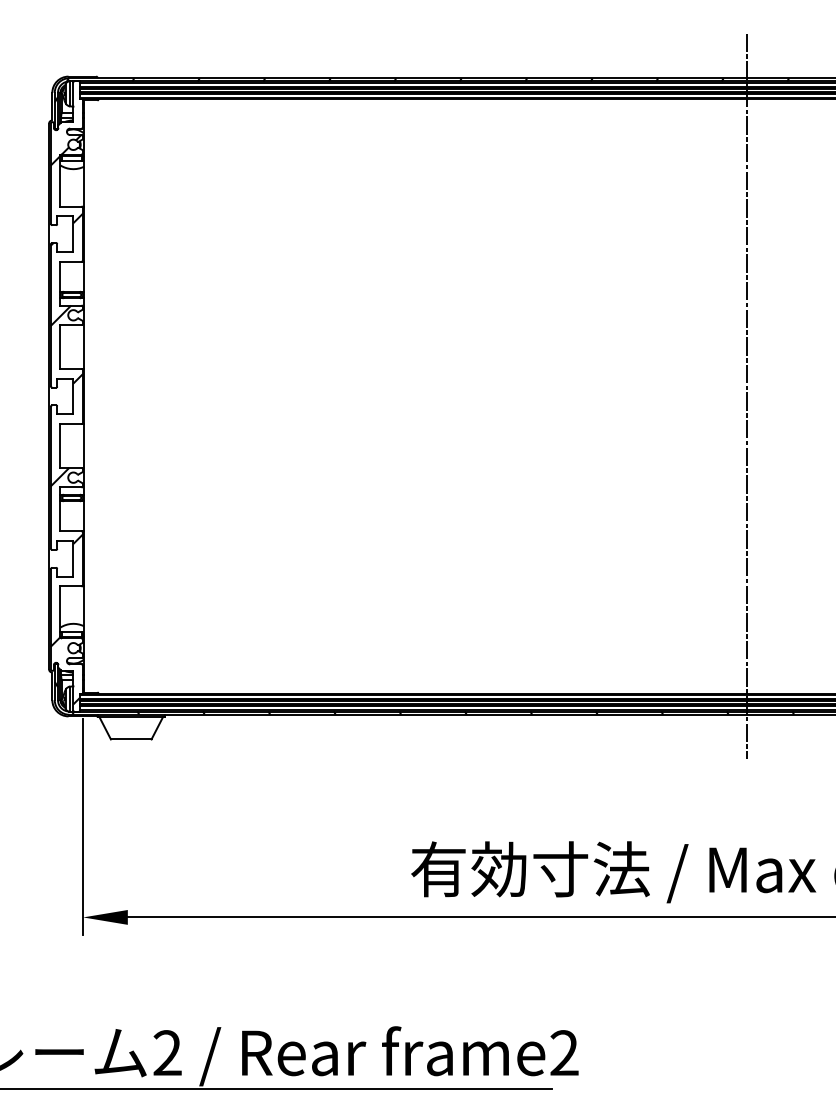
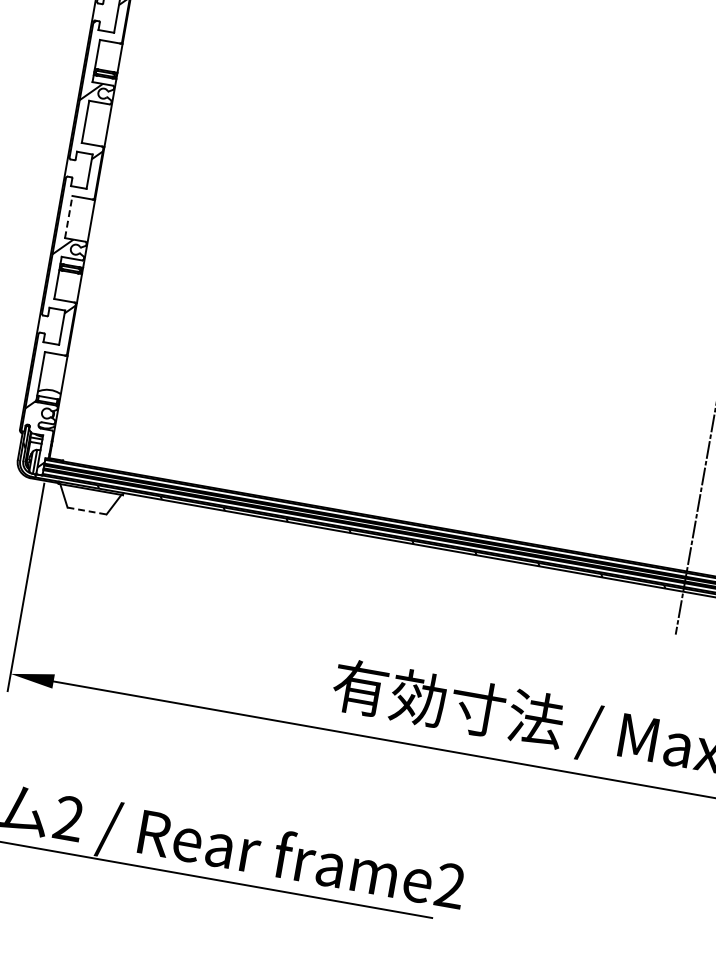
line: (60, 446) -> (68, 217), solid -> dashed
line: (131, 739) -> (87, 511), solid -> dashed

